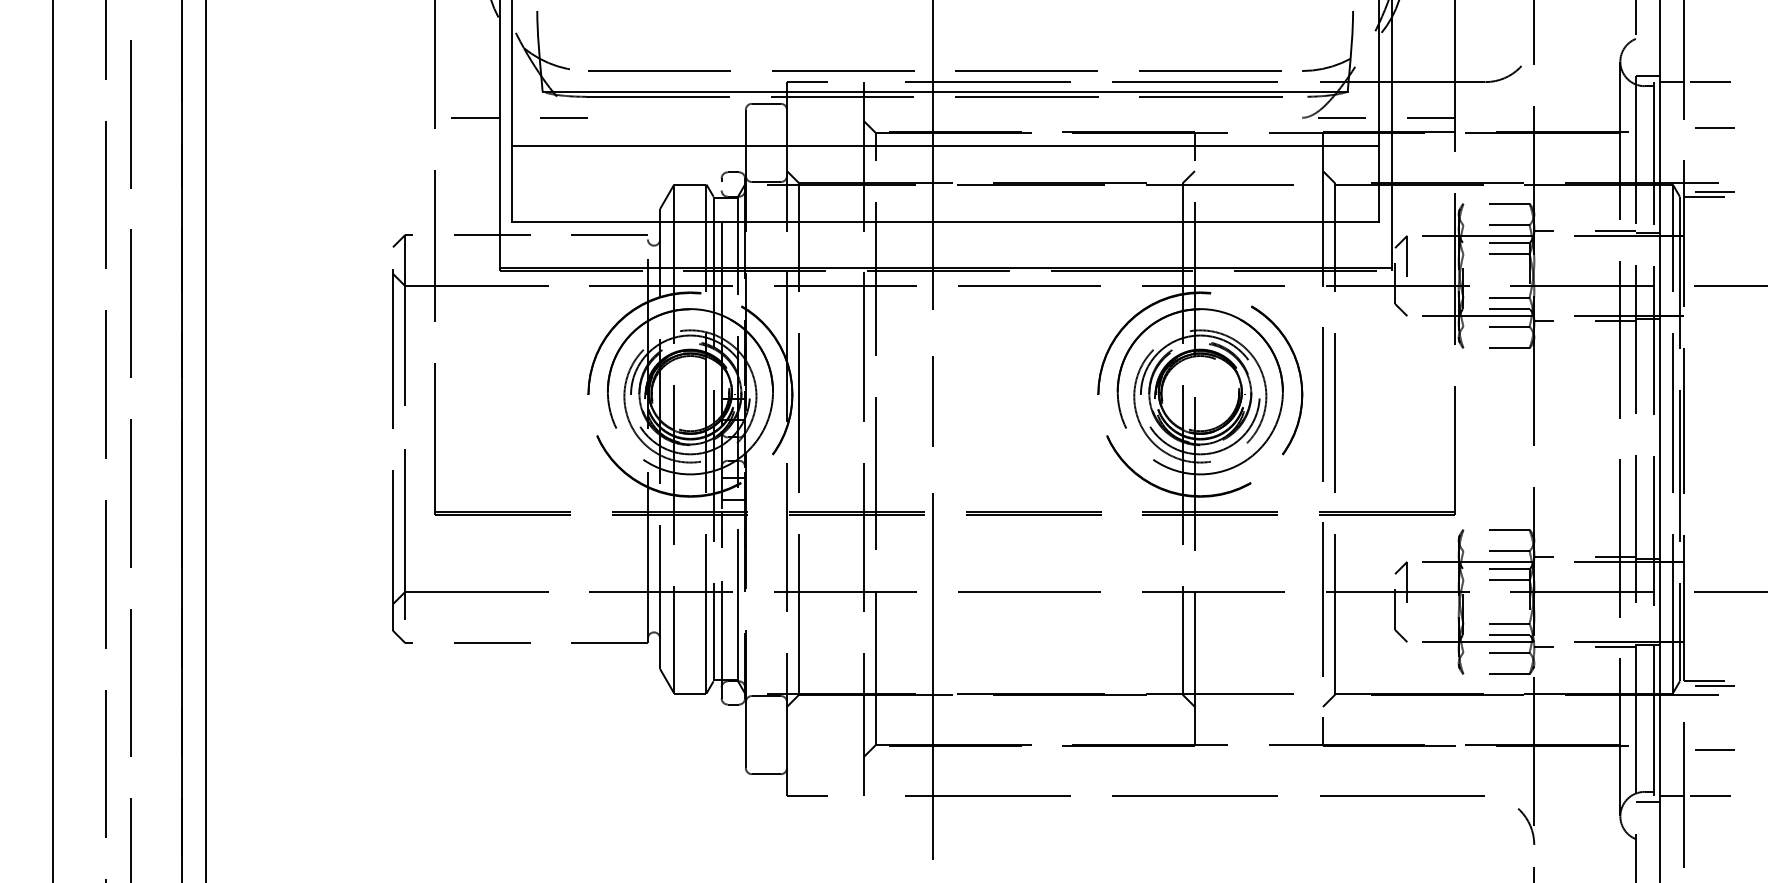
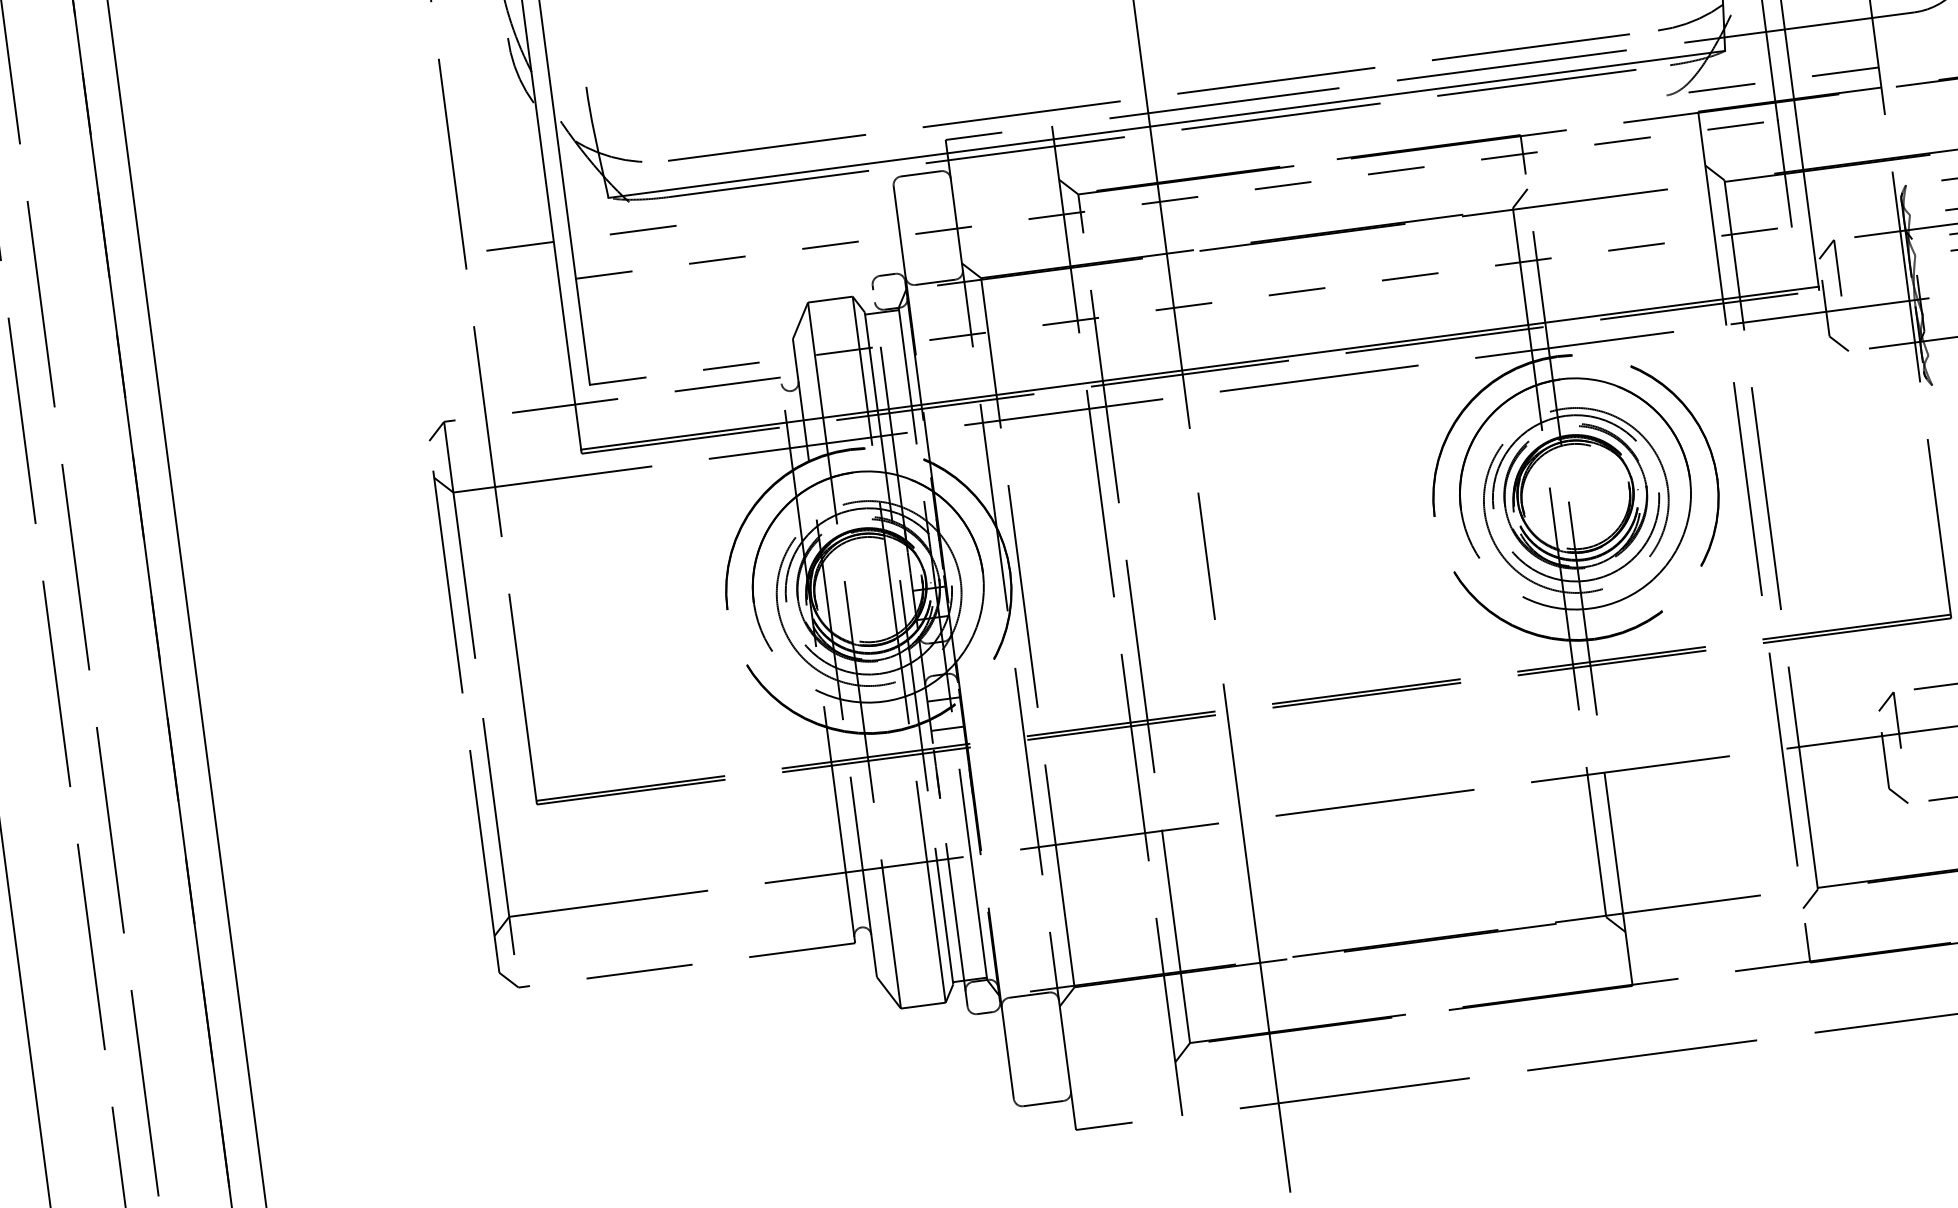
line: (945, 146) -> (1177, 200), solid -> dashed
line: (945, 222) -> (1191, 305), solid -> dashed

